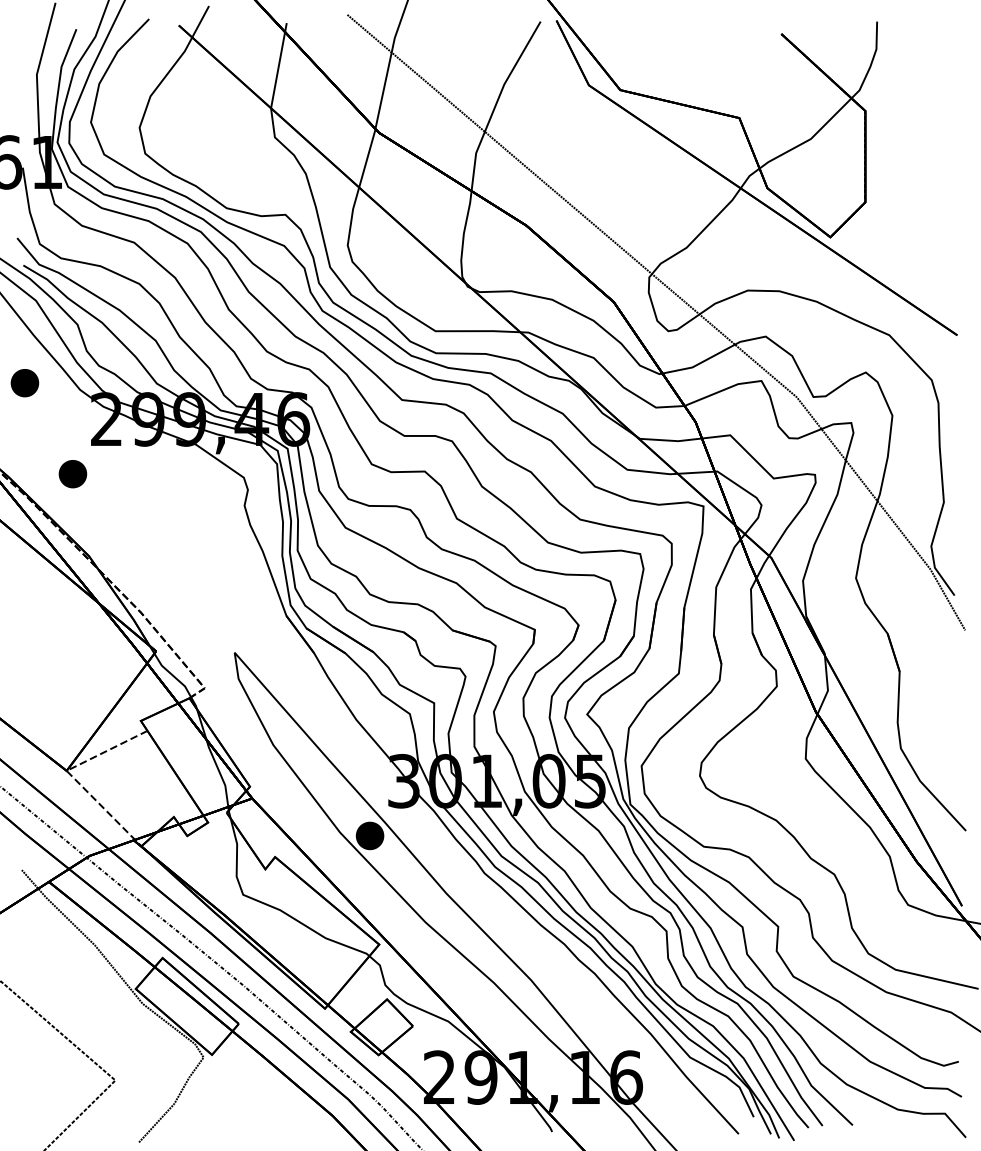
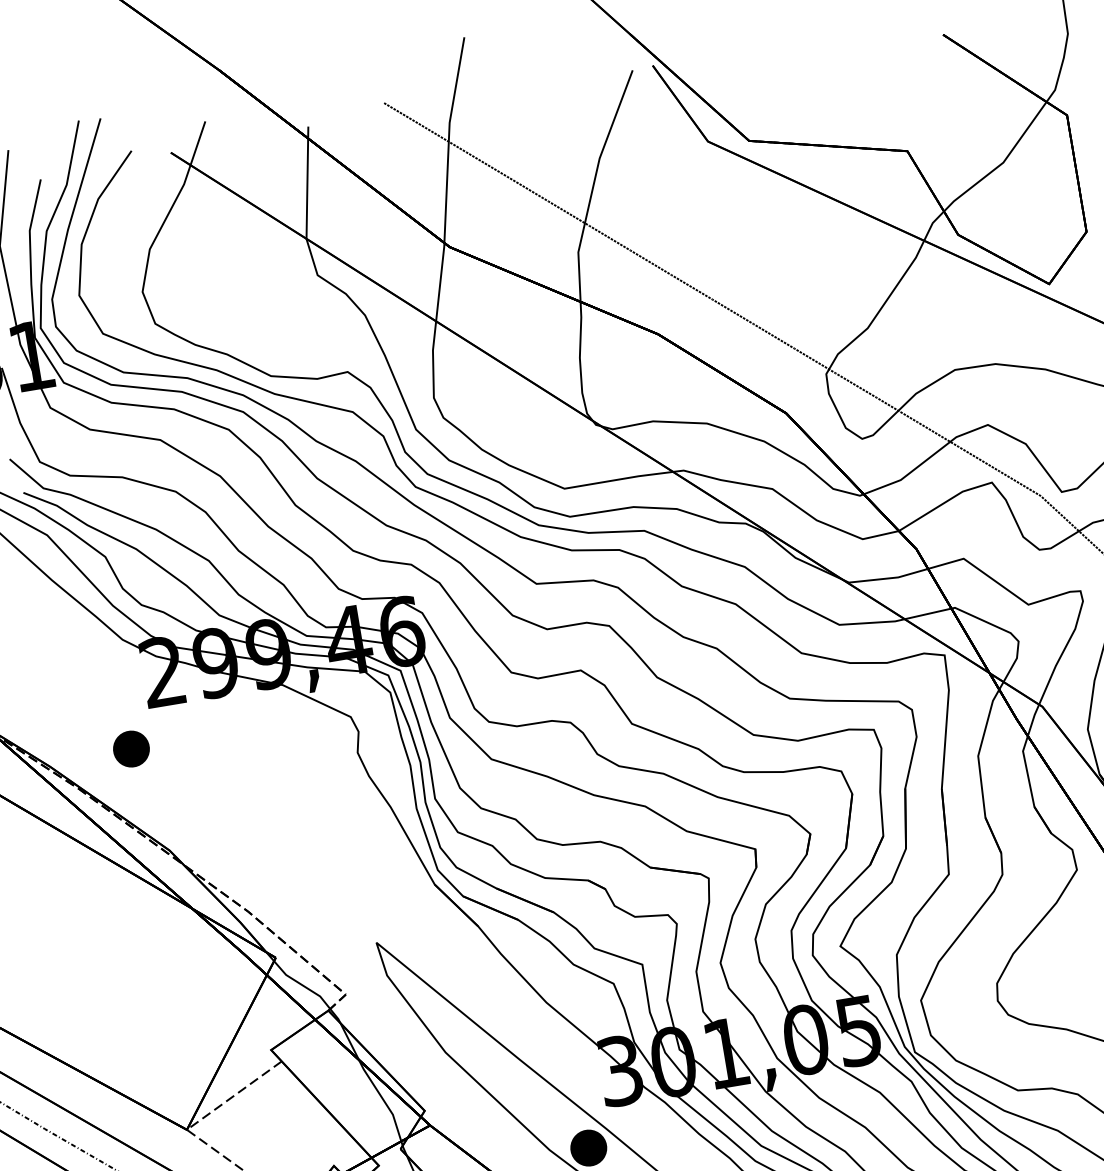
part: (24, 383) -> (50, 643), removed

